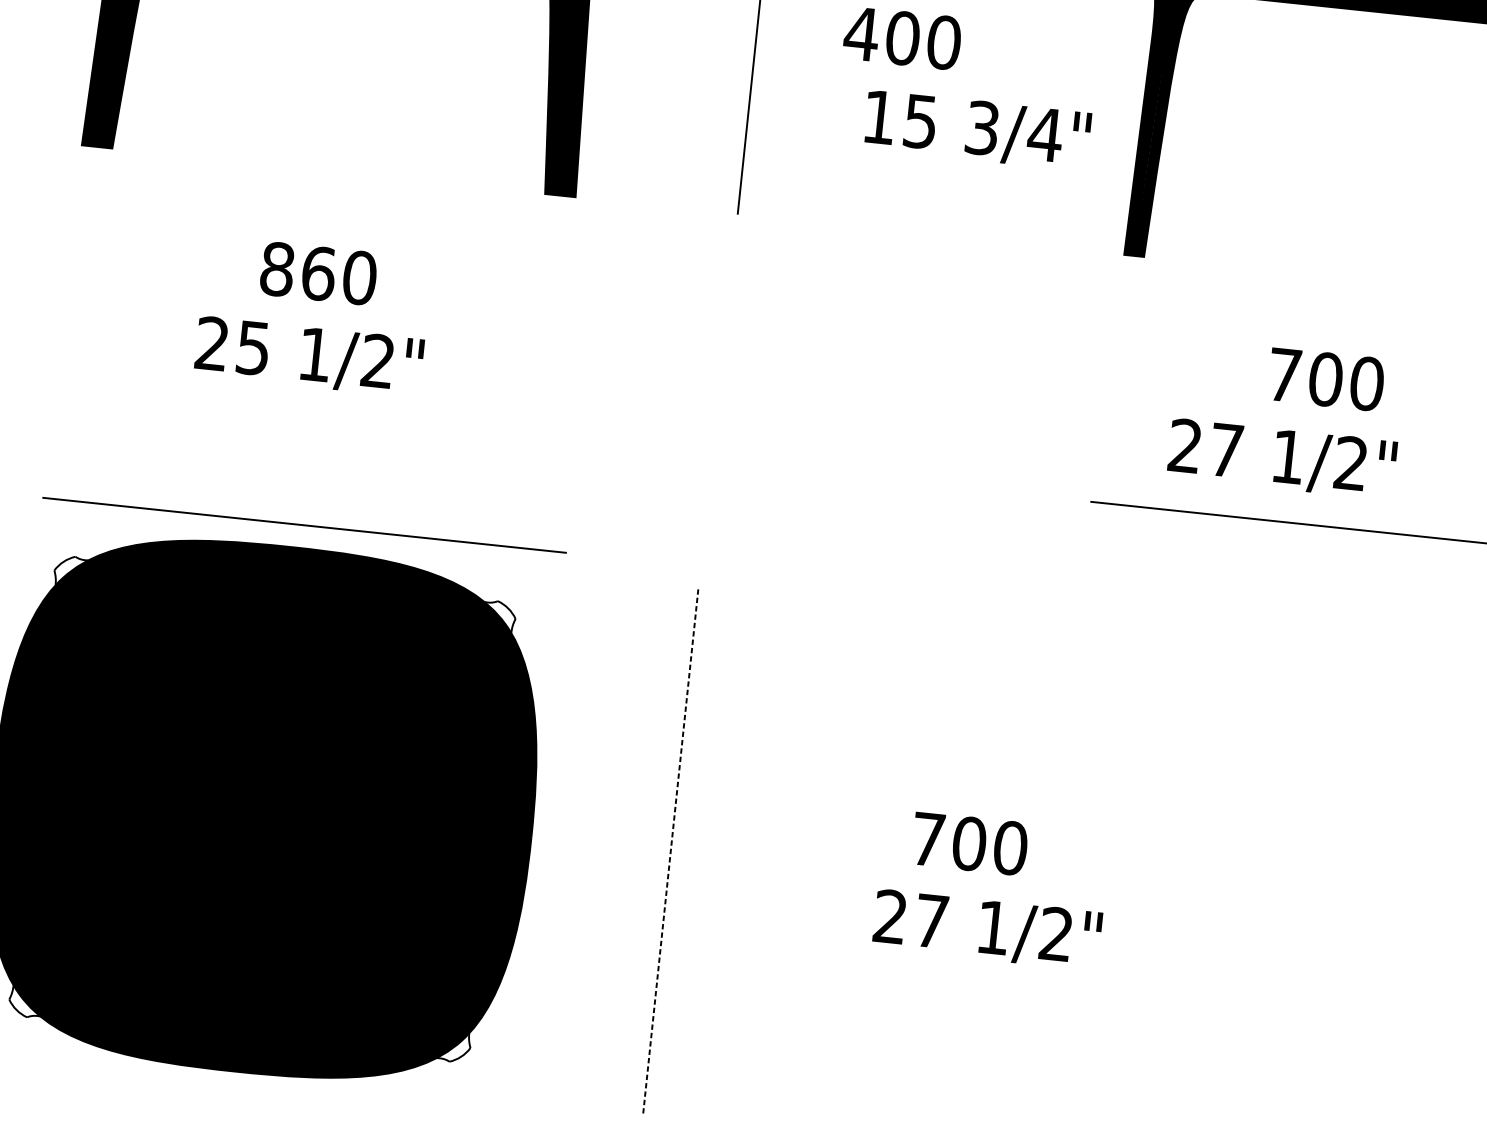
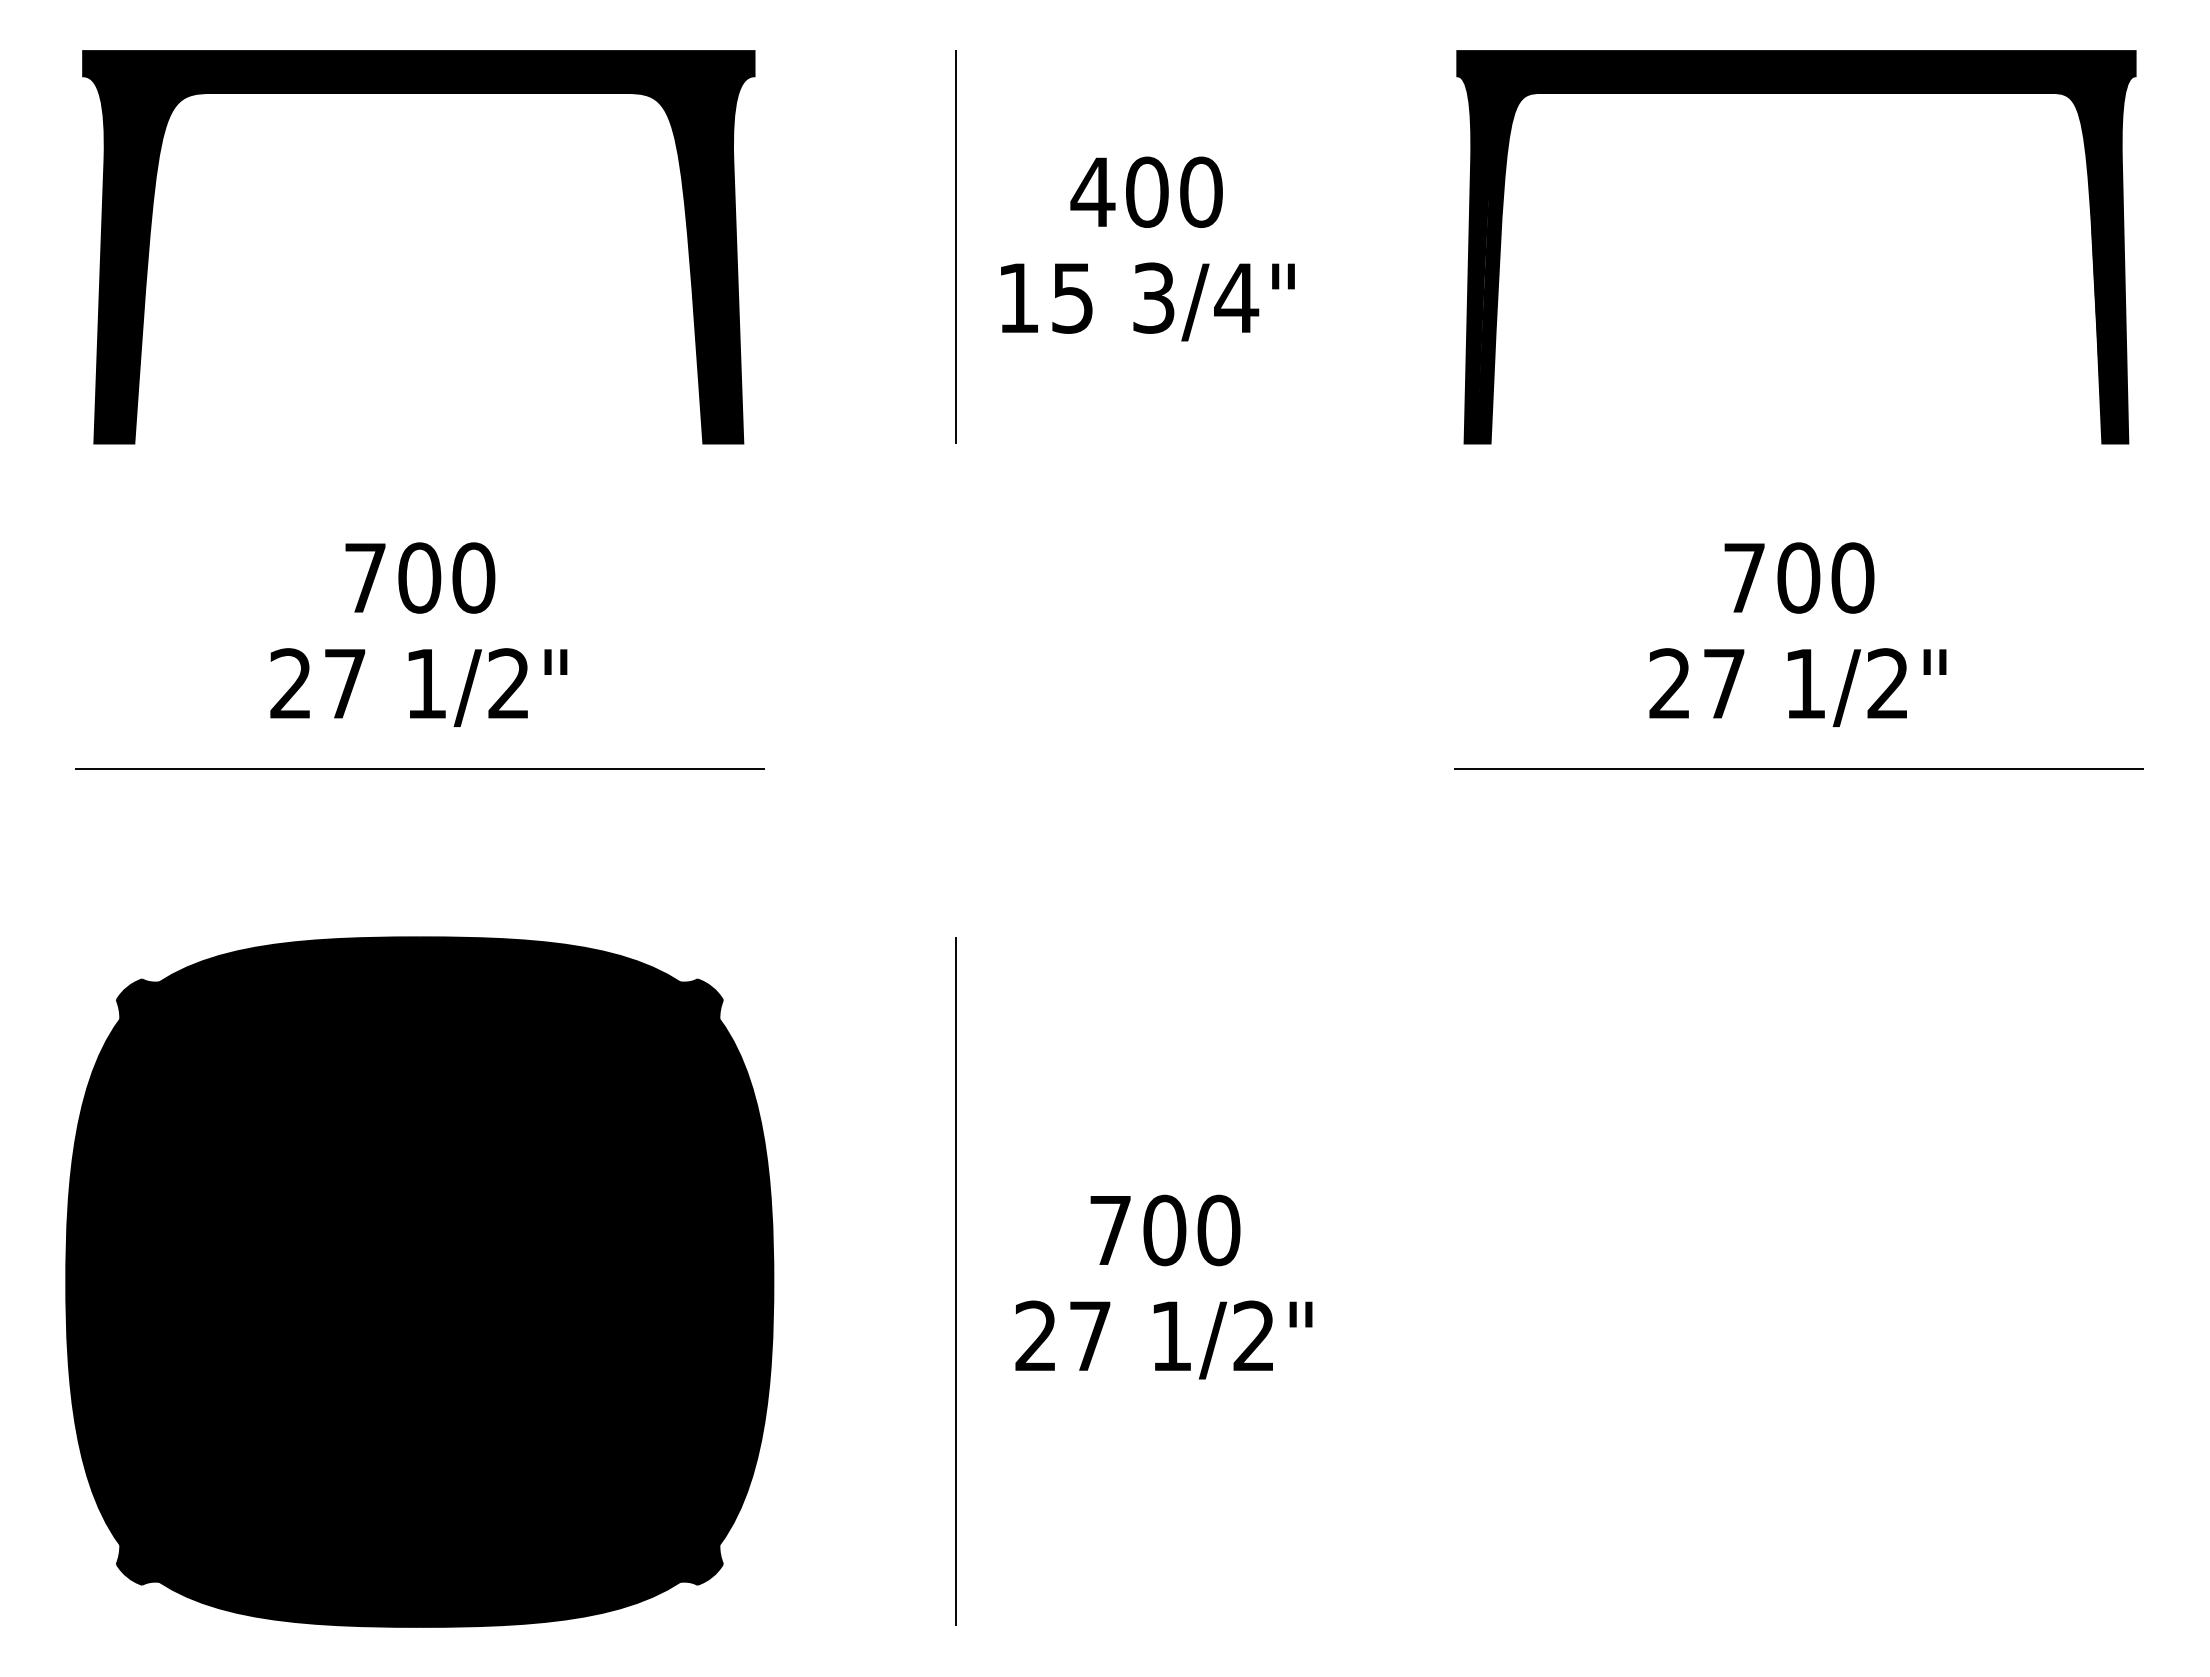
text: (977, 130) -> (1147, 301), moved
text: (298, 271) -> (392, 577), 860 -> 700
text: (252, 348) -> (344, 684), 25 -> 27
text: (1326, 379) -> (1799, 577), moved
text: (1281, 459) -> (1797, 687), moved
line: (304, 524) -> (419, 768), moved
fill: (70, 571) -> (137, 999), added
fill: (499, 616) -> (701, 999), added
text: (969, 843) -> (1165, 1230), moved
line: (670, 851) -> (956, 1281), dashed -> solid
text: (987, 929) -> (1163, 1339), moved
fill: (25, 1001) -> (137, 1564), added
fill: (454, 1046) -> (701, 1564), added

